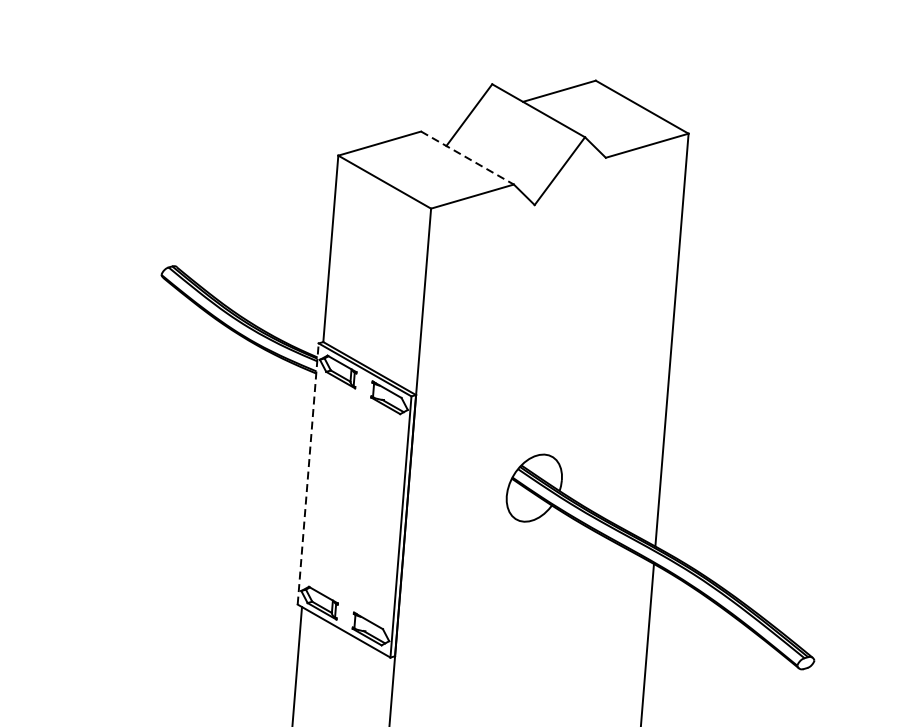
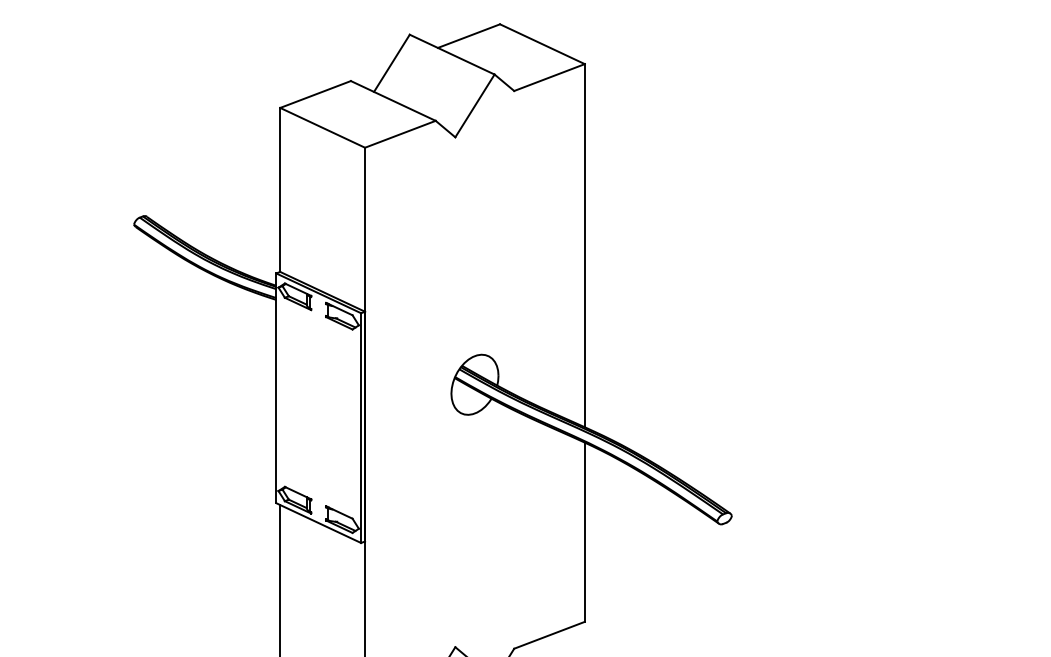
line: (467, 157) -> (393, 100), dashed -> solid
line: (308, 474) -> (276, 388), dashed -> solid

